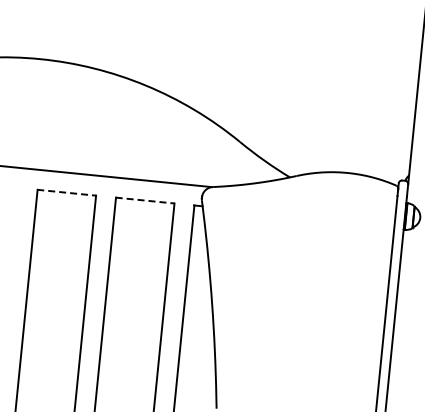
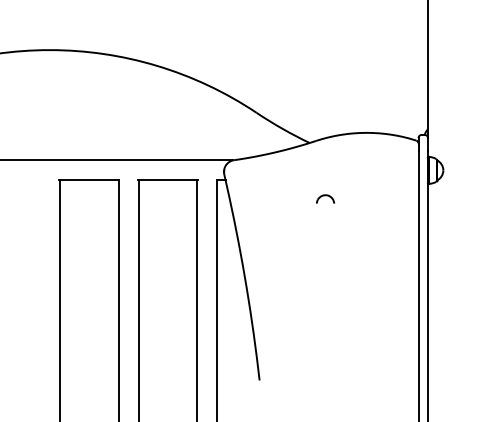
line: (67, 192) -> (89, 180), dashed -> solid
line: (144, 200) -> (167, 180), dashed -> solid
part: (300, 234) -> (325, 198), added

